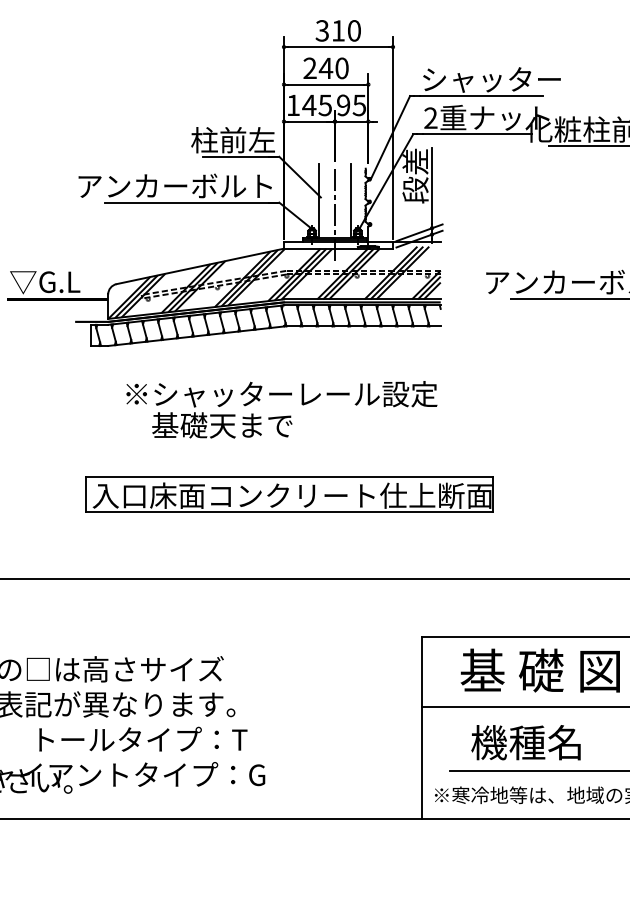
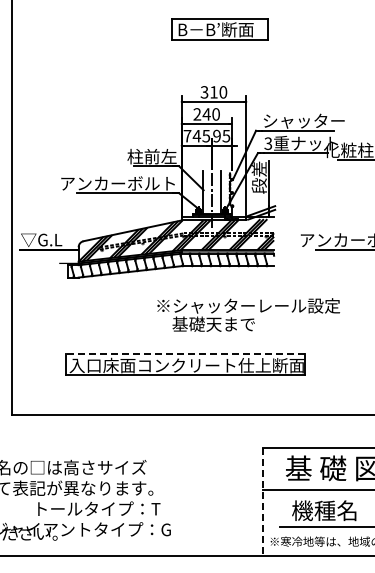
text: (293, 105) -> (187, 136), 145 -> 745
text: (431, 119) -> (268, 144), 2 -> 3
text: (281, 408) -> (248, 314), moved
line: (288, 476) -> (184, 354), solid -> dashed
line: (422, 728) -> (263, 502), solid -> dashed

